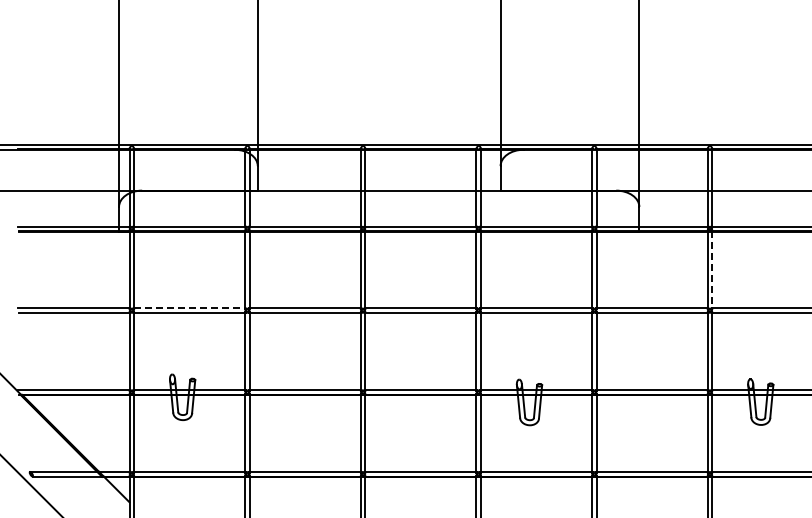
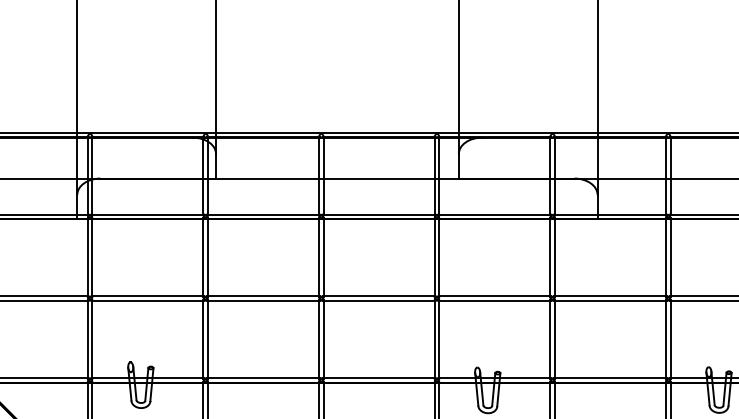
line: (712, 269) -> (670, 257), dashed -> solid
line: (190, 308) -> (148, 296), dashed -> solid

